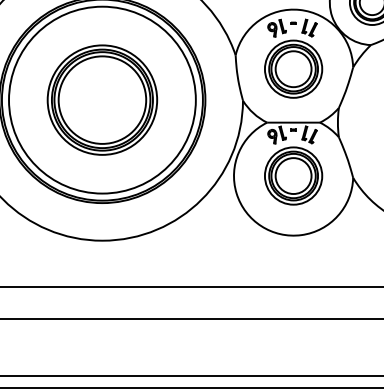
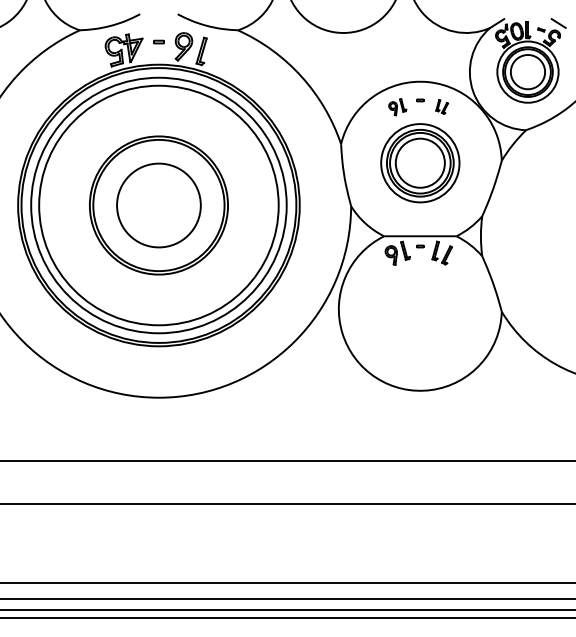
part: (276, 27) -> (397, 106), size x0.7
part: (309, 27) -> (441, 106), size x0.6
circle: (102, 100) -> (158, 205), size x0.7
circle: (102, 100) -> (158, 205), size x1.6
part: (293, 176) -> (420, 309), removed

